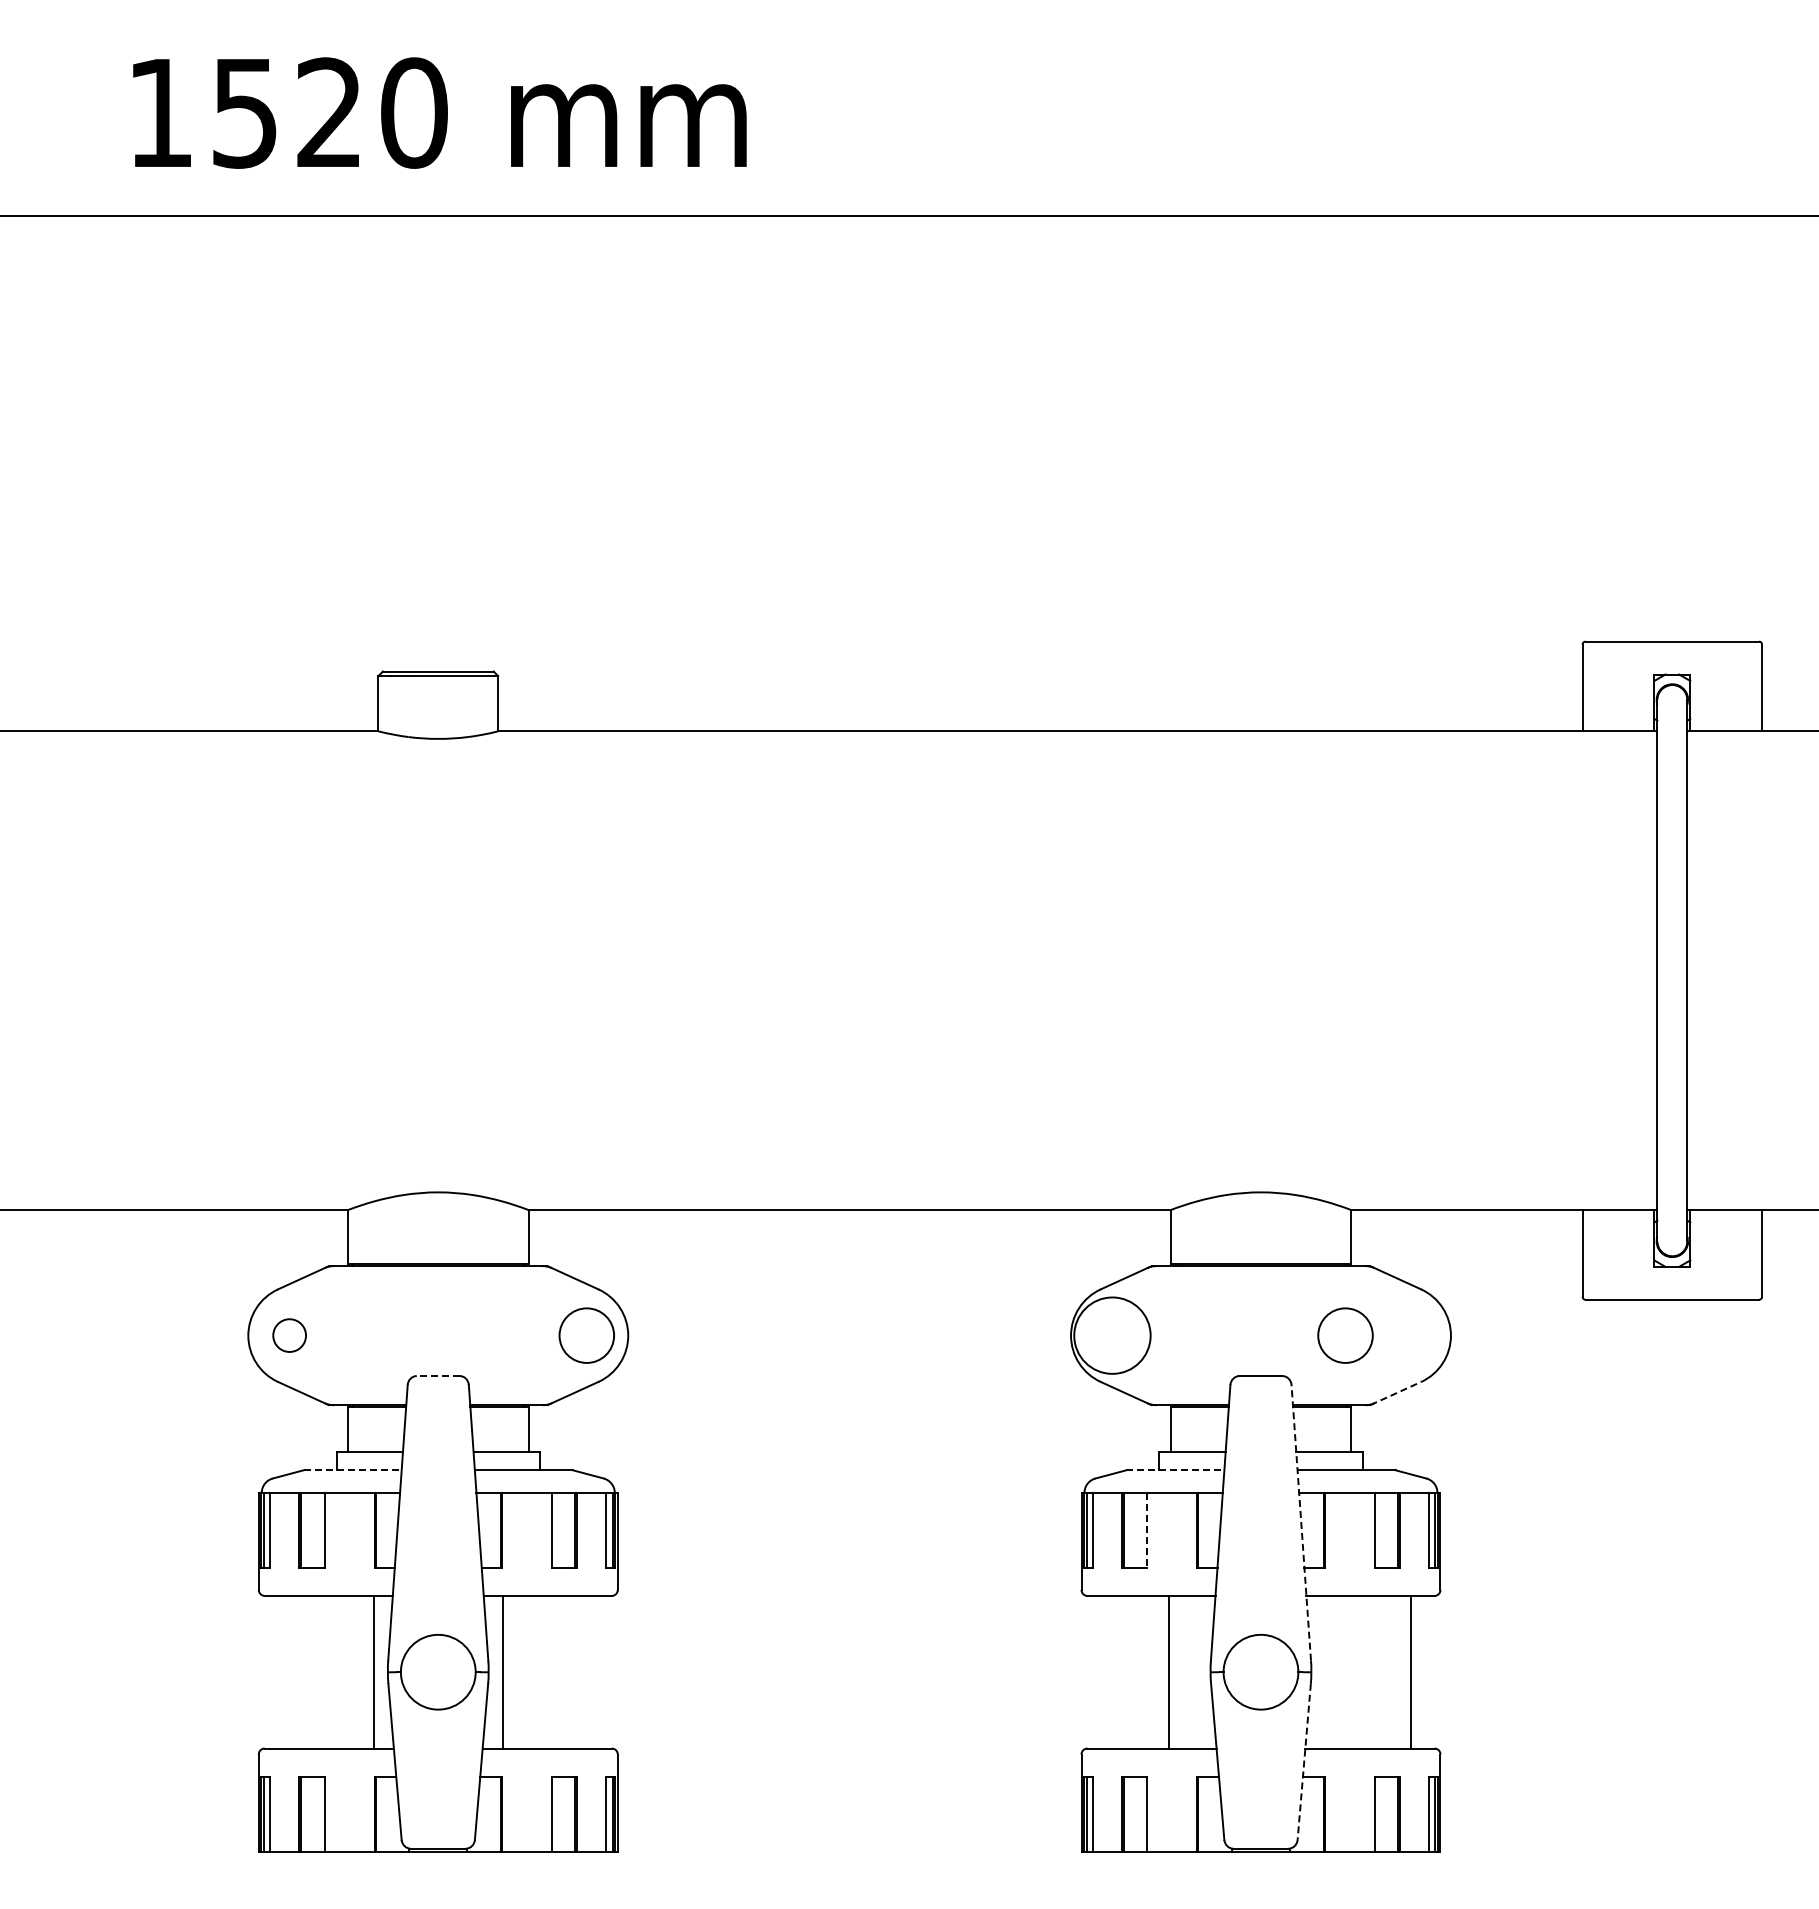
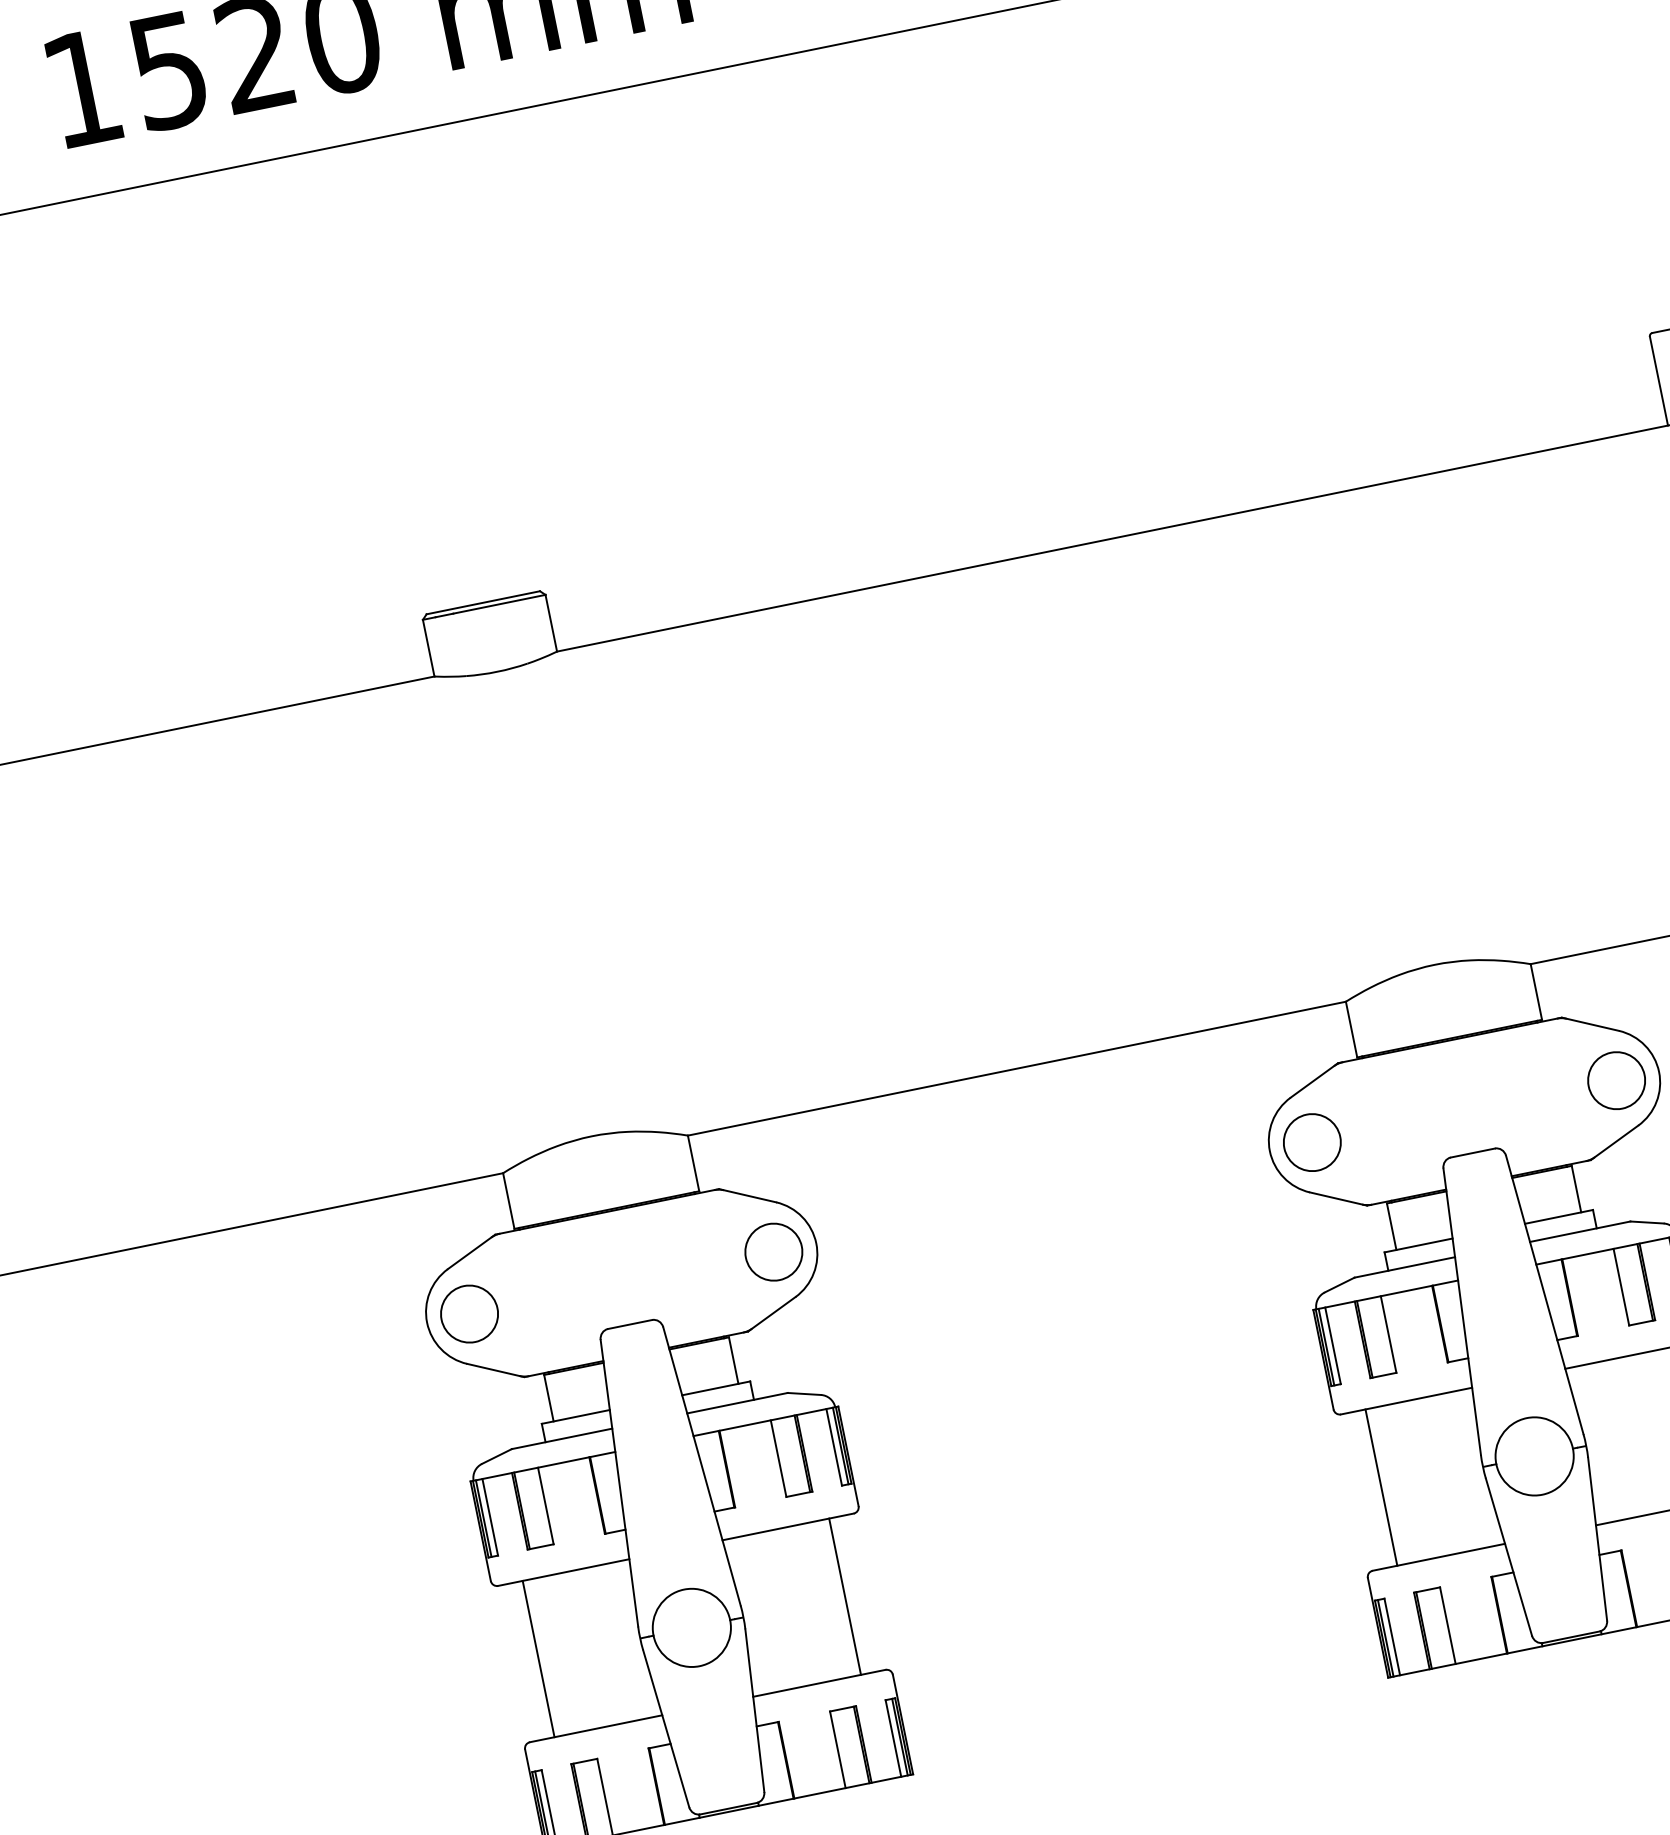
circle: (289, 1335) -> (469, 1313), size x1.67
circle: (1112, 1335) -> (1312, 1142), size x0.71
circle: (1345, 1335) -> (1616, 1080), moved
line: (437, 1376) -> (629, 1325), dashed -> solid
line: (1395, 1393) -> (1614, 1142), dashed -> solid
line: (353, 1470) -> (562, 1438), dashed -> solid
line: (1175, 1470) -> (1405, 1267), dashed -> solid
line: (1301, 1522) -> (1544, 1294), dashed -> solid
line: (1147, 1530) -> (1388, 1334), dashed -> solid
line: (373, 1671) -> (538, 1658), moved
line: (502, 1671) -> (844, 1596), moved
line: (1169, 1671) -> (1381, 1486), moved
line: (1304, 1762) -> (1598, 1539), dashed -> solid

